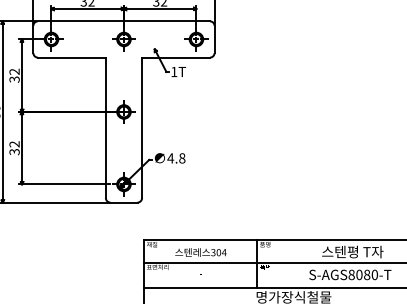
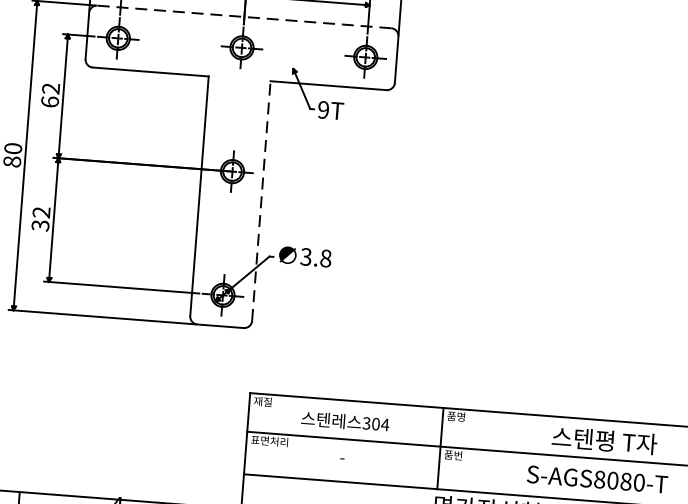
line: (123, 21) -> (243, 17), solid -> dashed
text: (174, 71) -> (324, 109), 1T -> 9T
text: (14, 79) -> (49, 101), 32 -> 62
line: (142, 127) -> (262, 200), solid -> dashed
text: (170, 158) -> (305, 257), 4.8 -> 3.8

